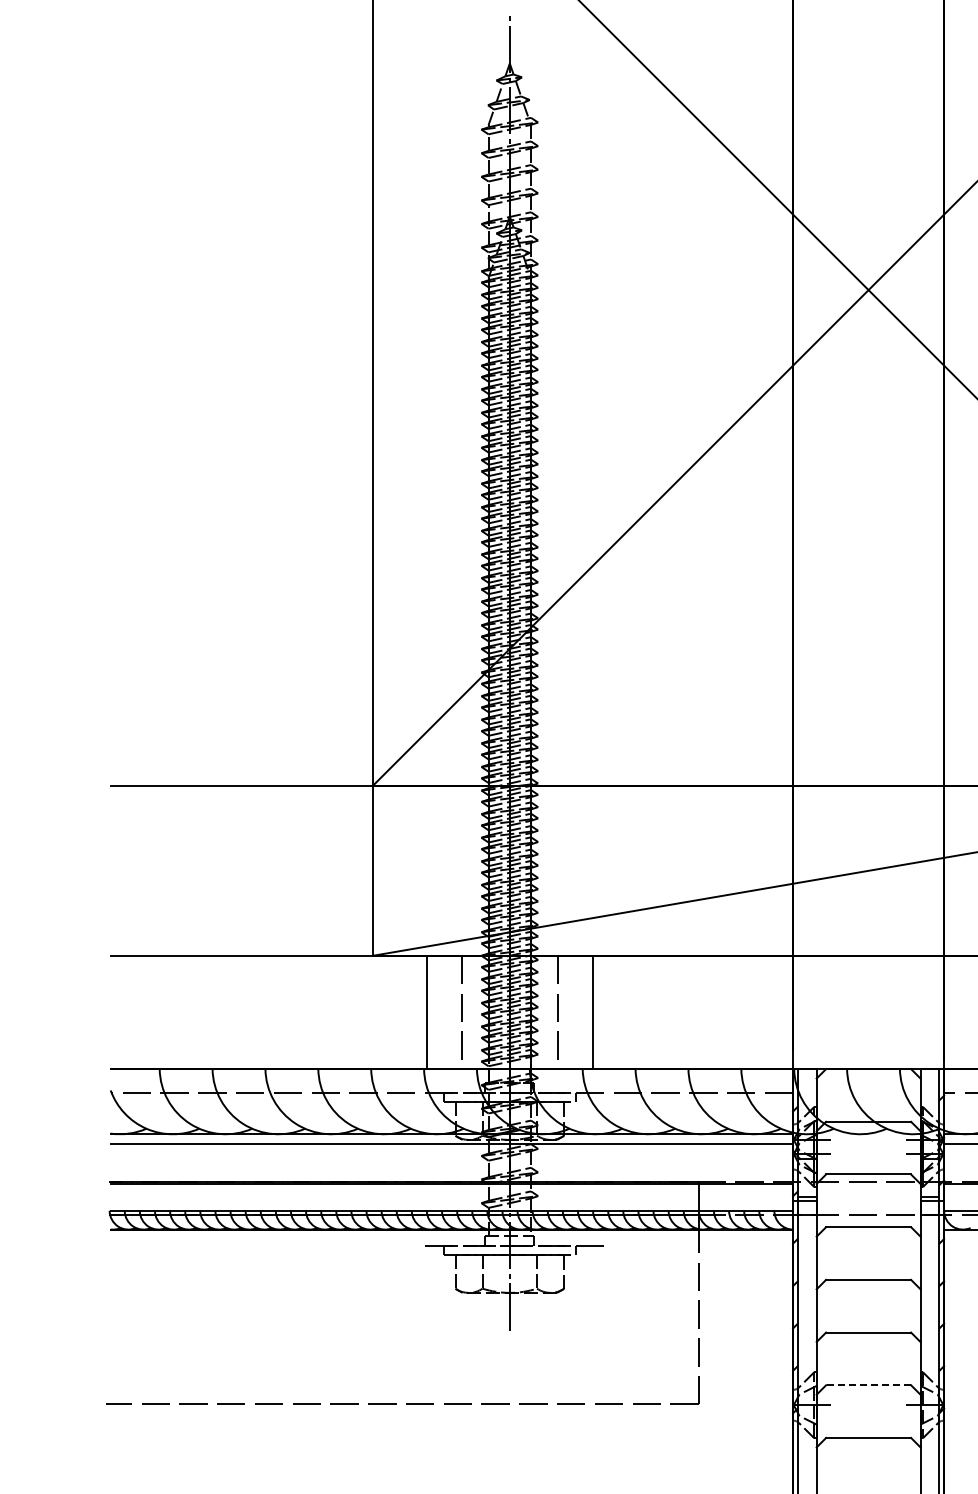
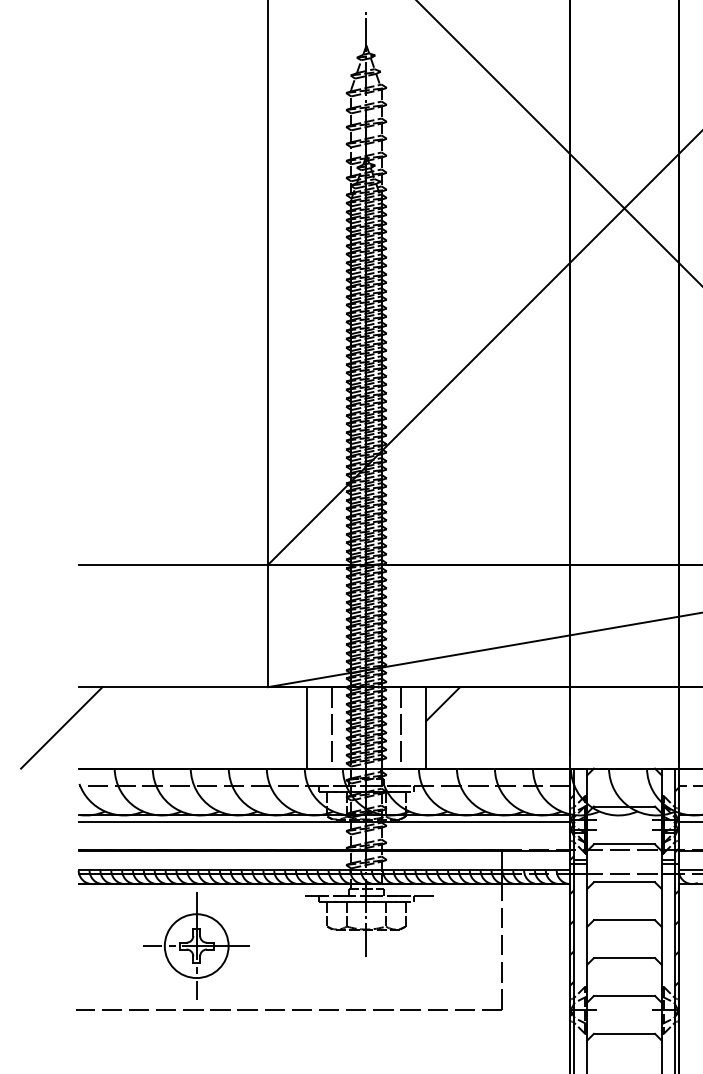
line: (616, 979) -> (443, 704), added
line: (85, 1012) -> (61, 727), added
part: (273, 1315) -> (196, 945), added
line: (868, 1385) -> (624, 996), dashed -> solid

